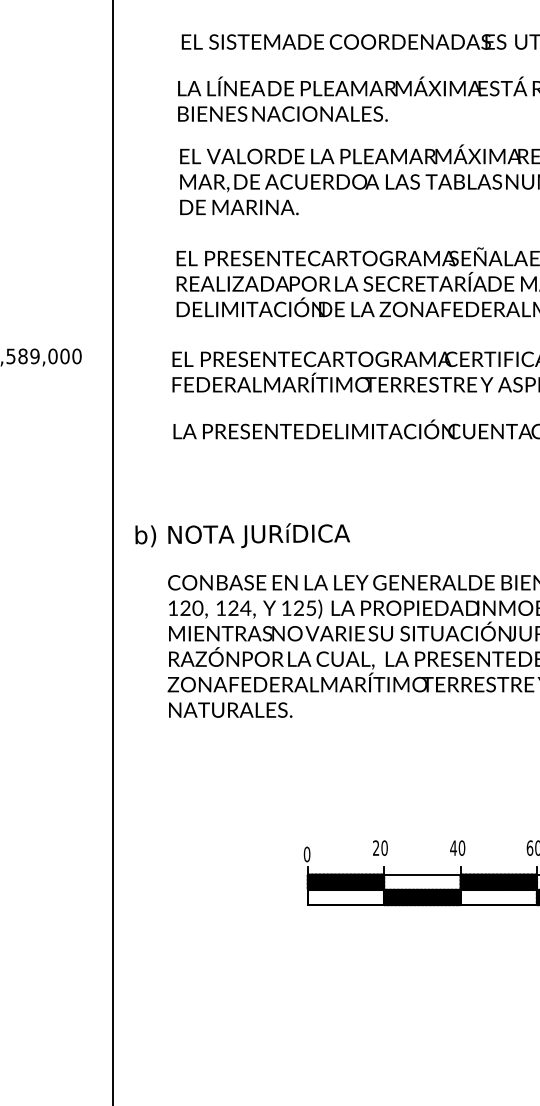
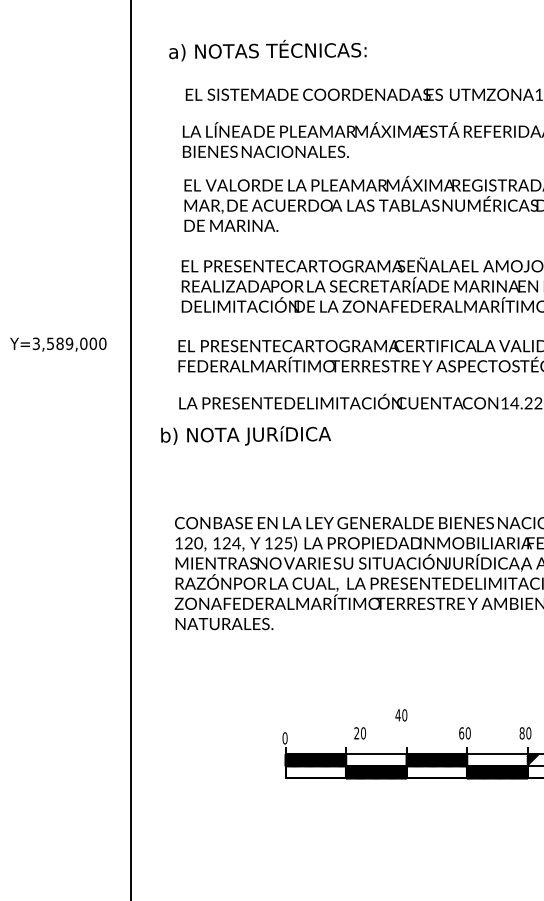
text: (241, 535) -> (245, 435), moved
text: (380, 848) -> (360, 733), moved
text: (457, 848) -> (401, 715), moved

